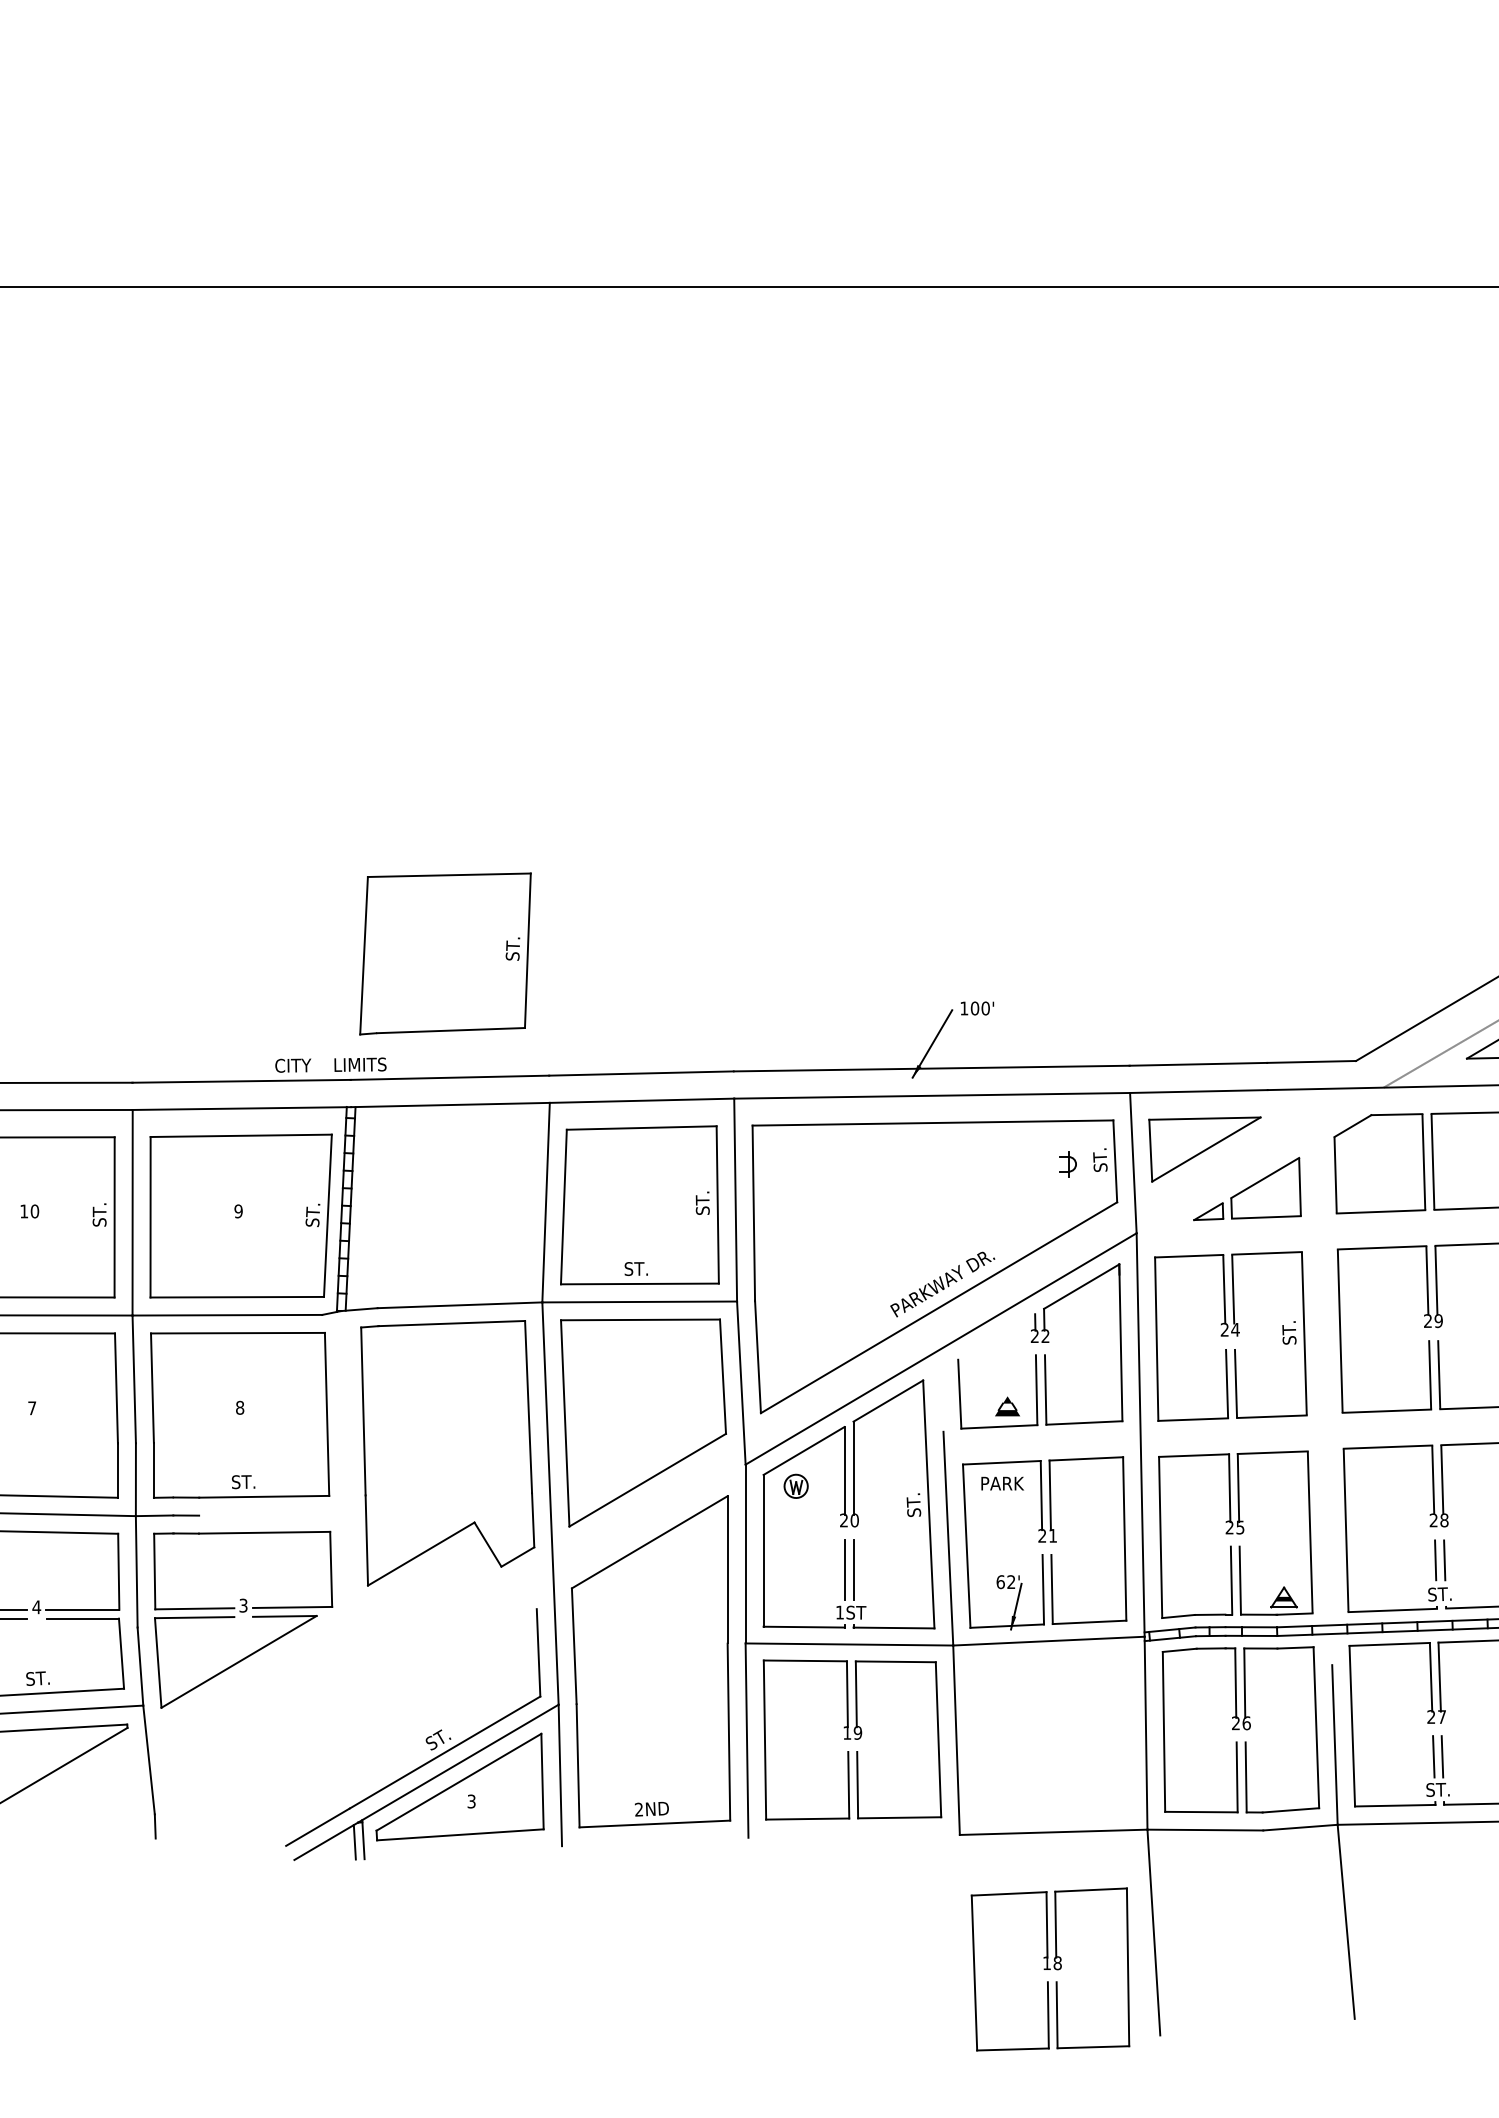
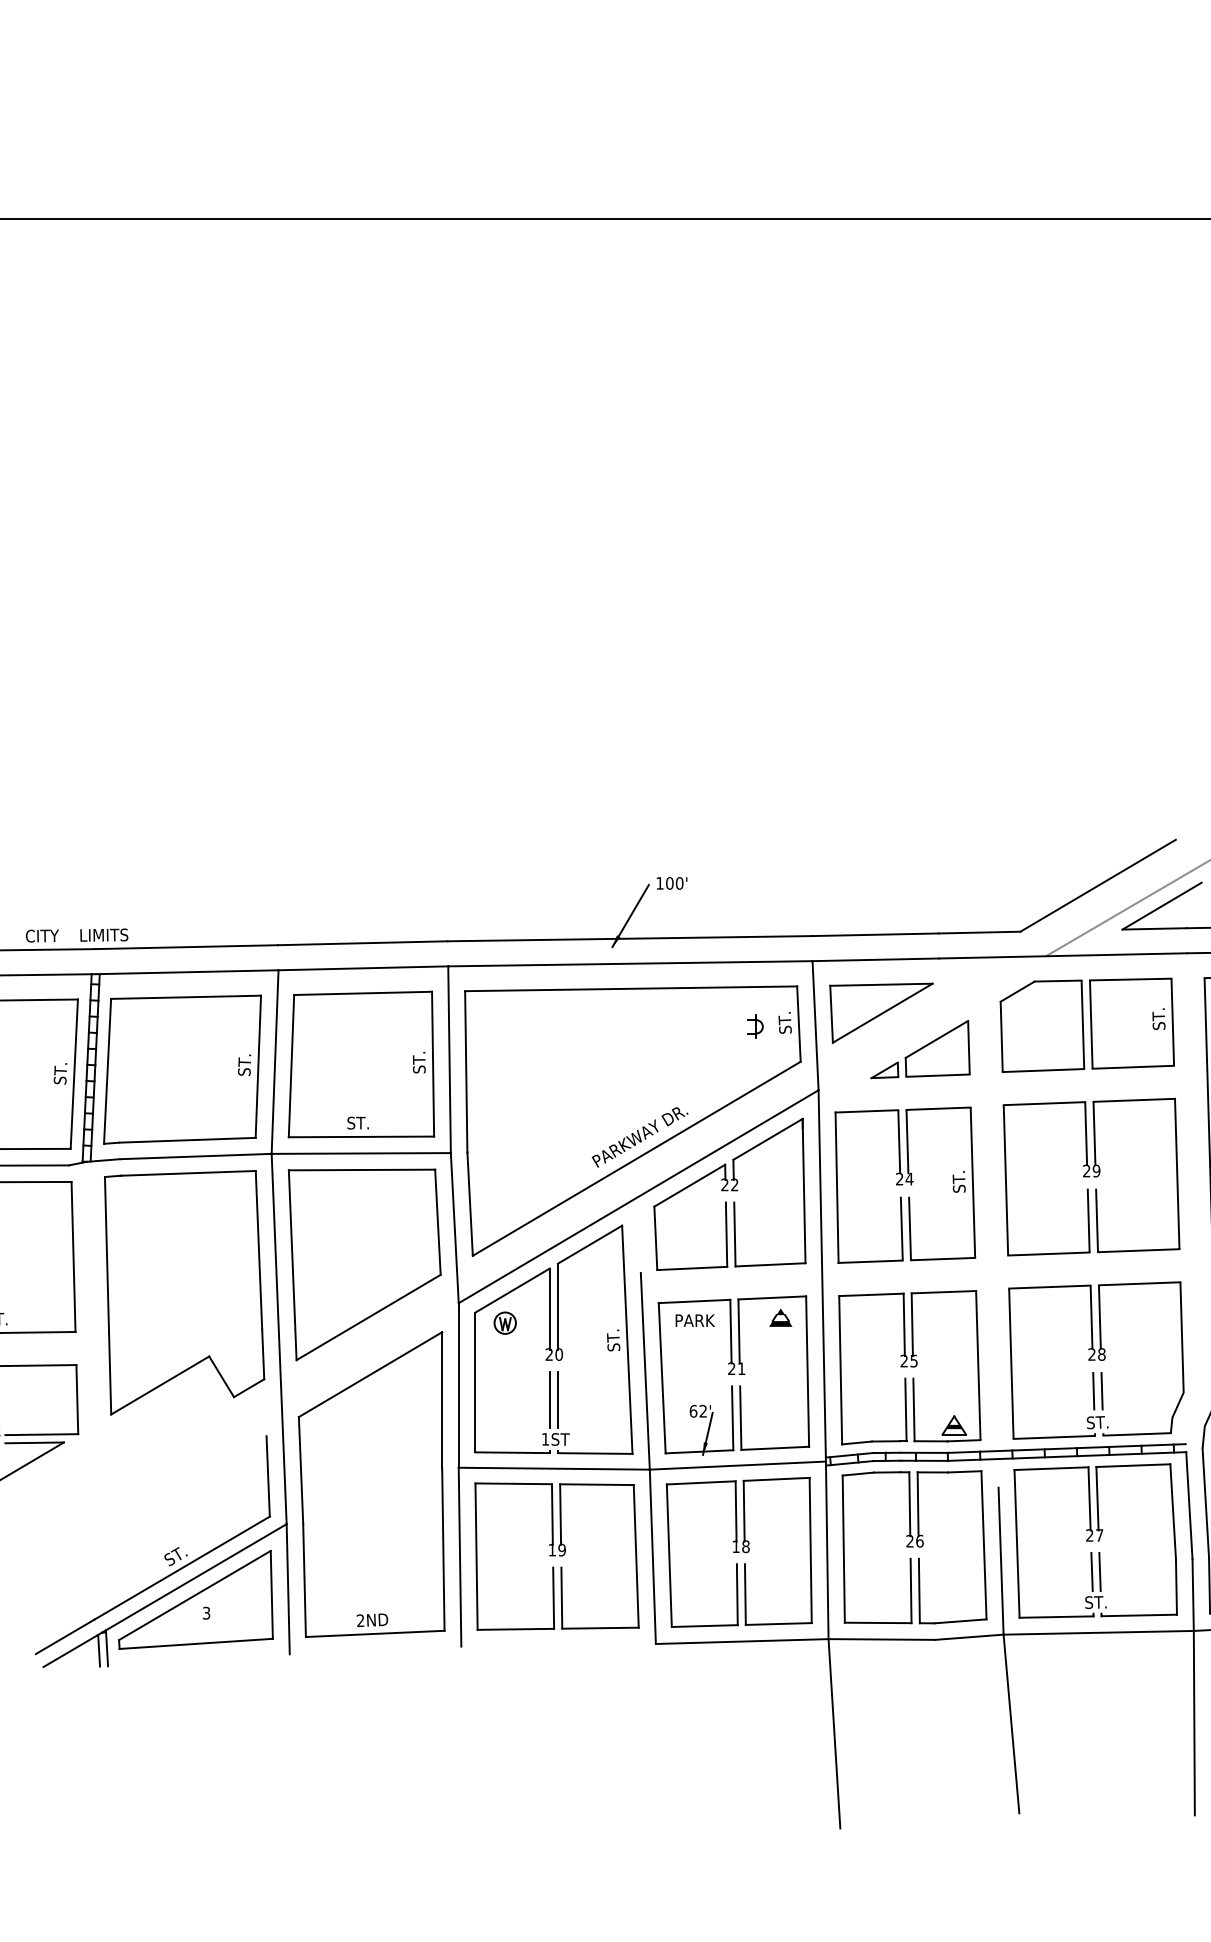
part: (445, 953) -> (182, 1069), moved
line: (996, 1336) -> (689, 1185), added
part: (1007, 1406) -> (780, 1317), moved
part: (1050, 1969) -> (739, 1552), moved

